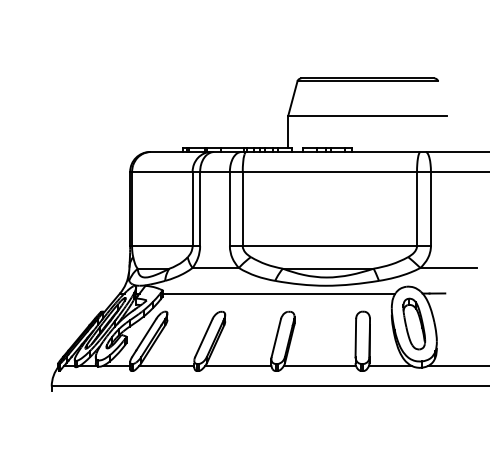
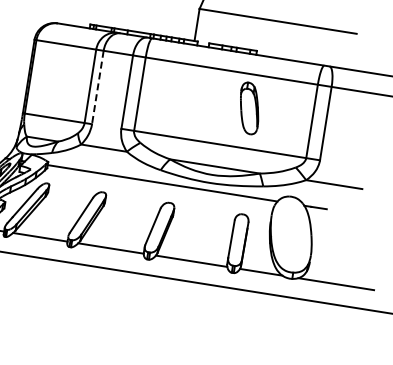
line: (200, 209) -> (98, 87), solid -> dashed
part: (414, 323) -> (249, 107), moved

